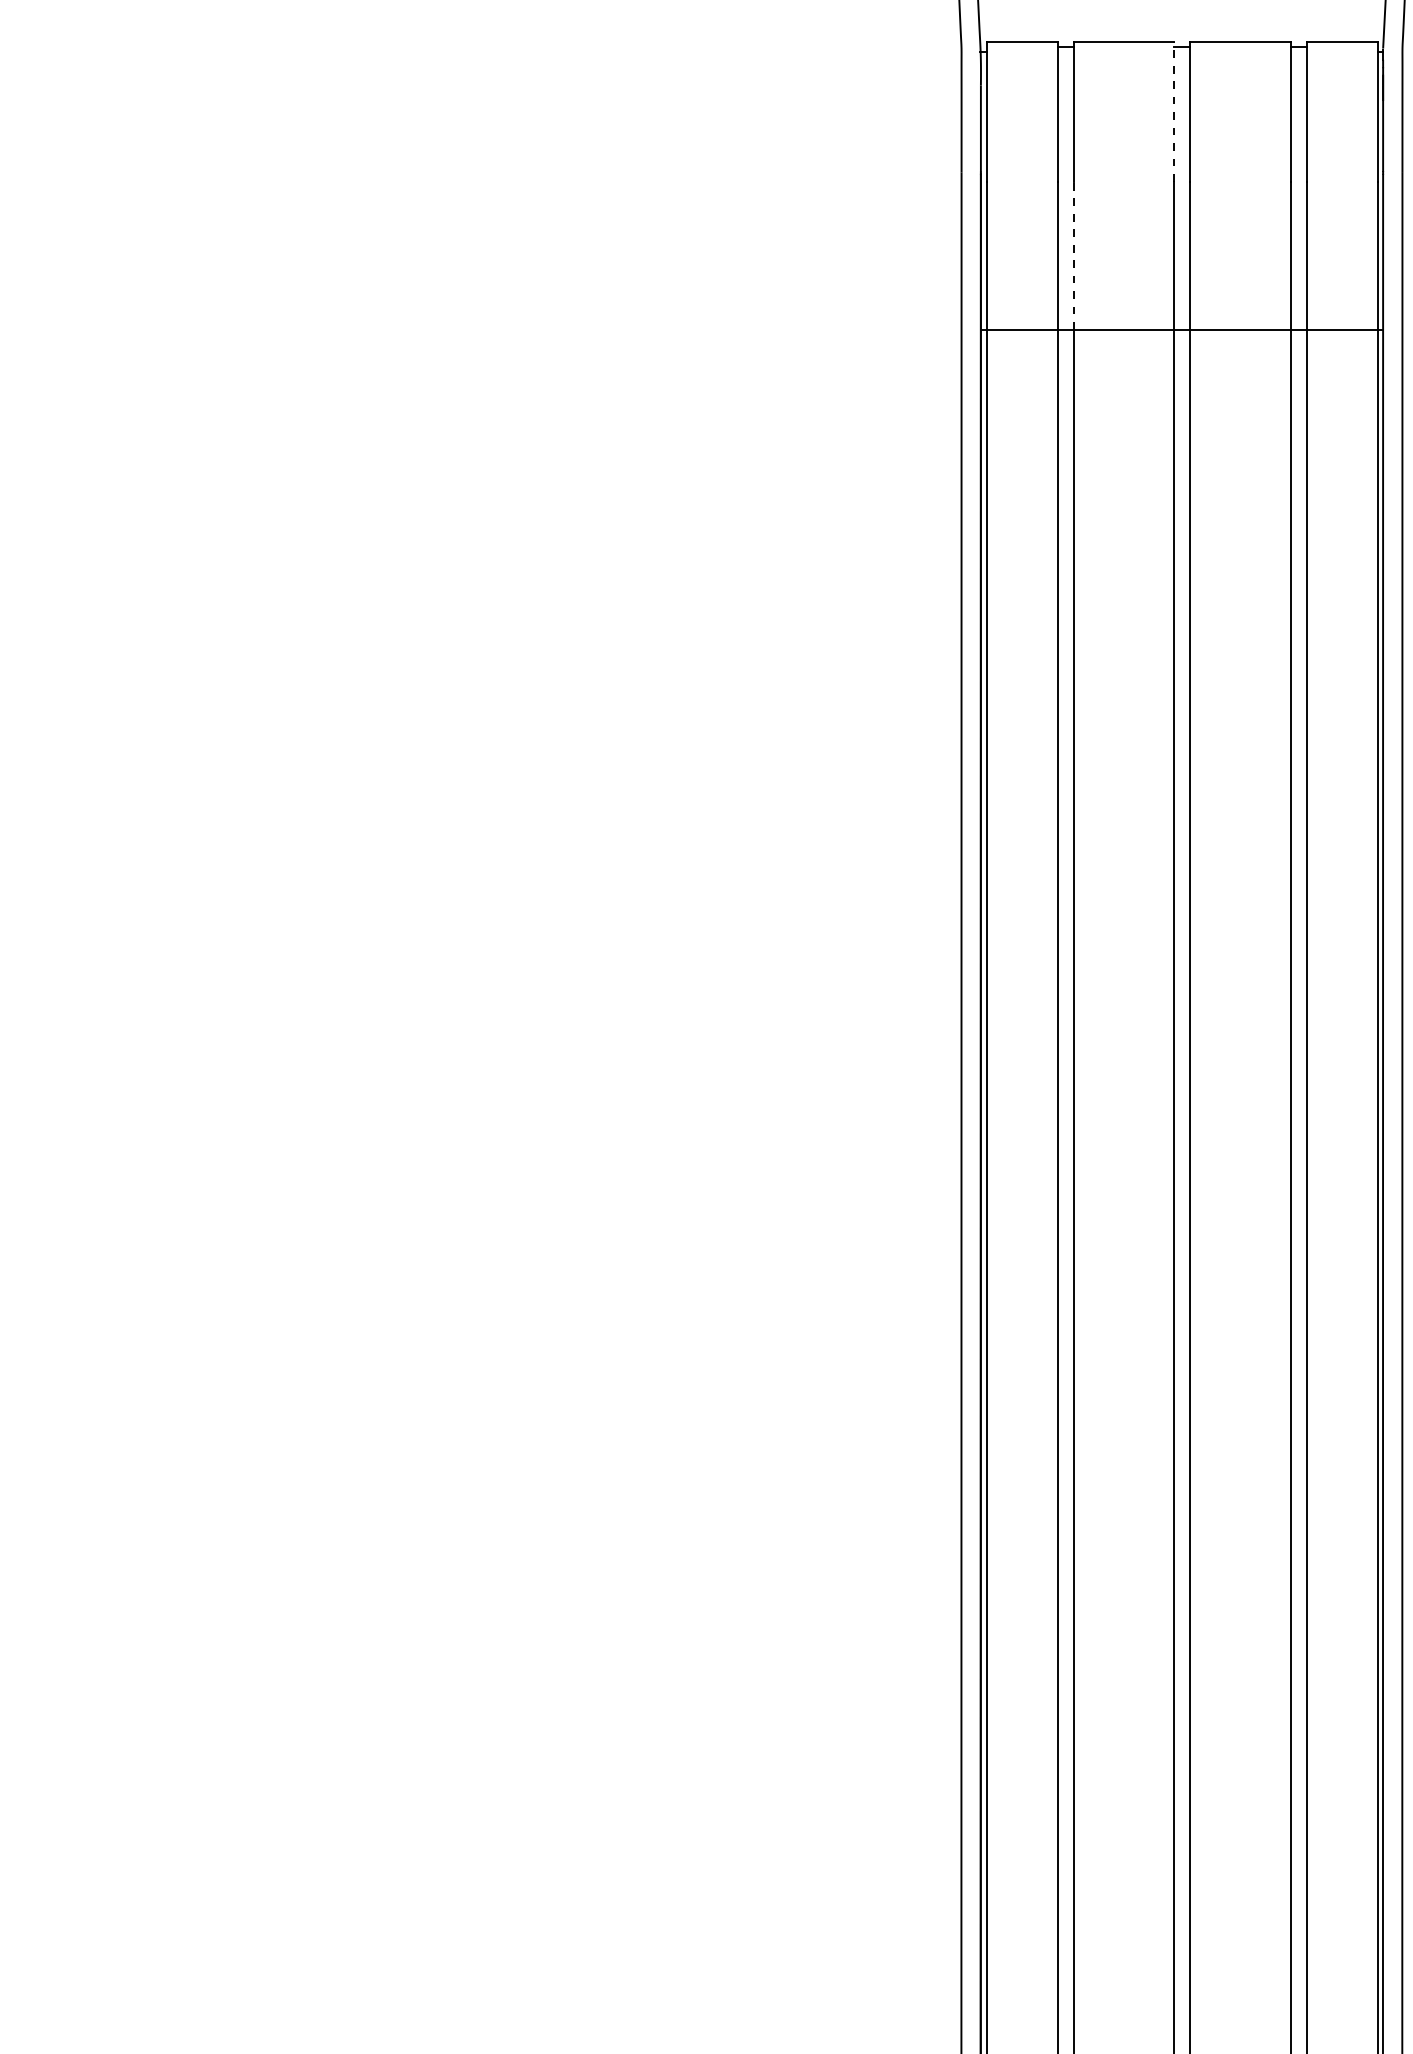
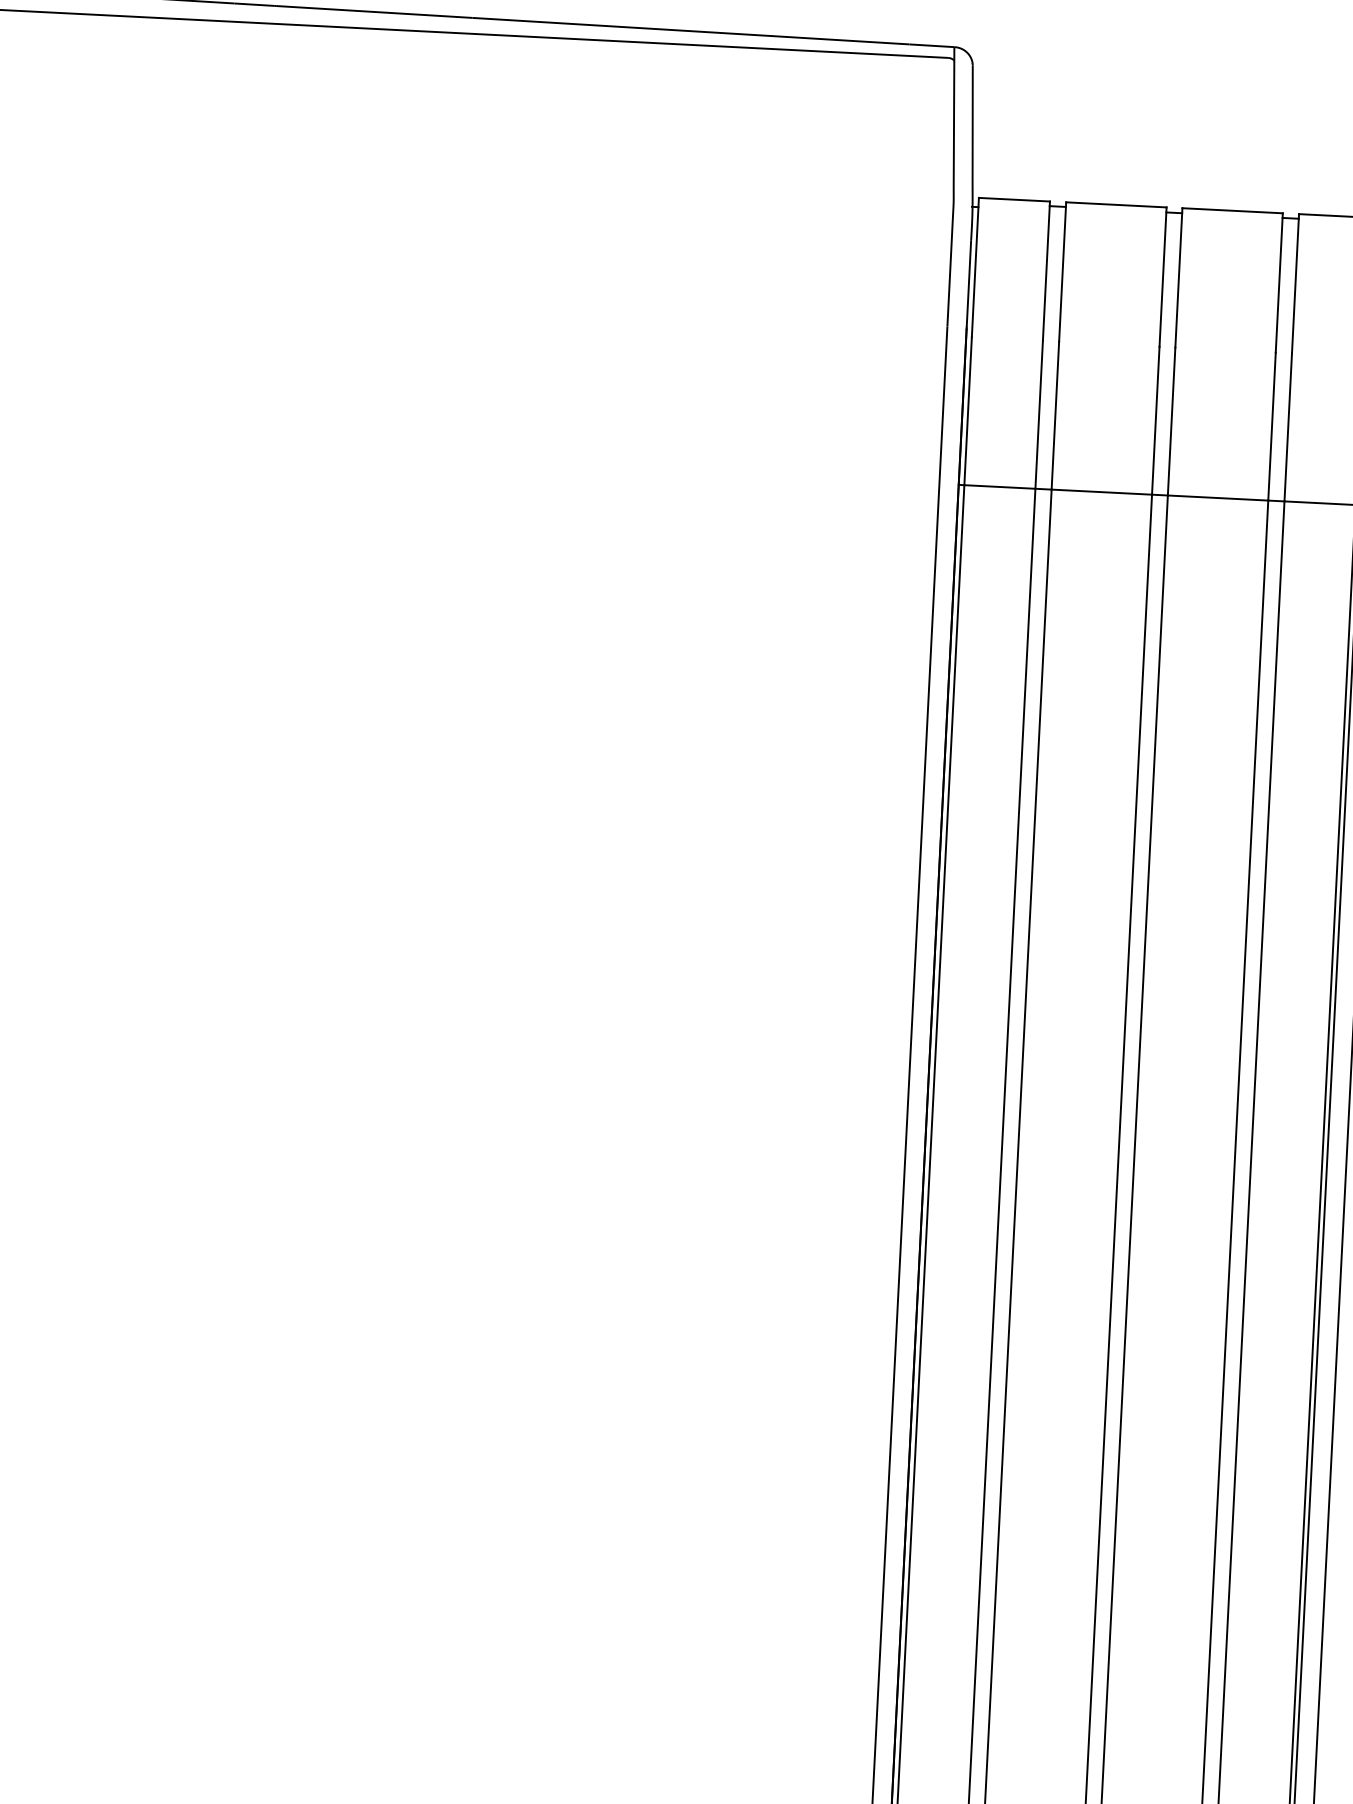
line: (1174, 112) -> (1163, 277), dashed -> solid
line: (1073, 255) -> (1054, 415), dashed -> solid

